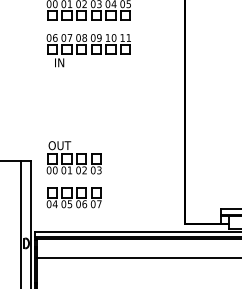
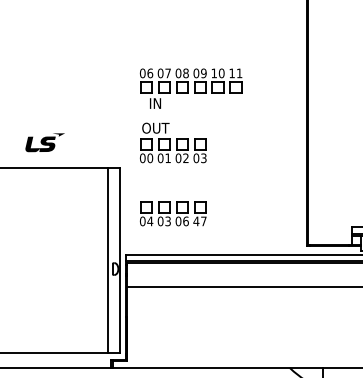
part: (89, 50) -> (191, 88), moved
part: (74, 157) -> (173, 142), moved
text: (69, 203) -> (167, 220), 05 -> 03
text: (93, 204) -> (196, 221), 07 -> 47

